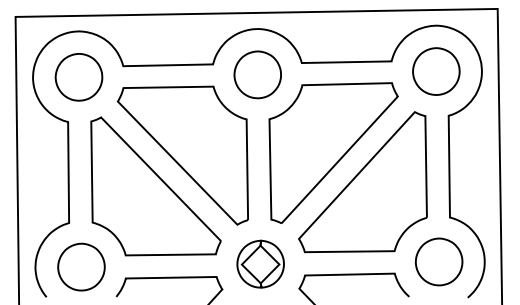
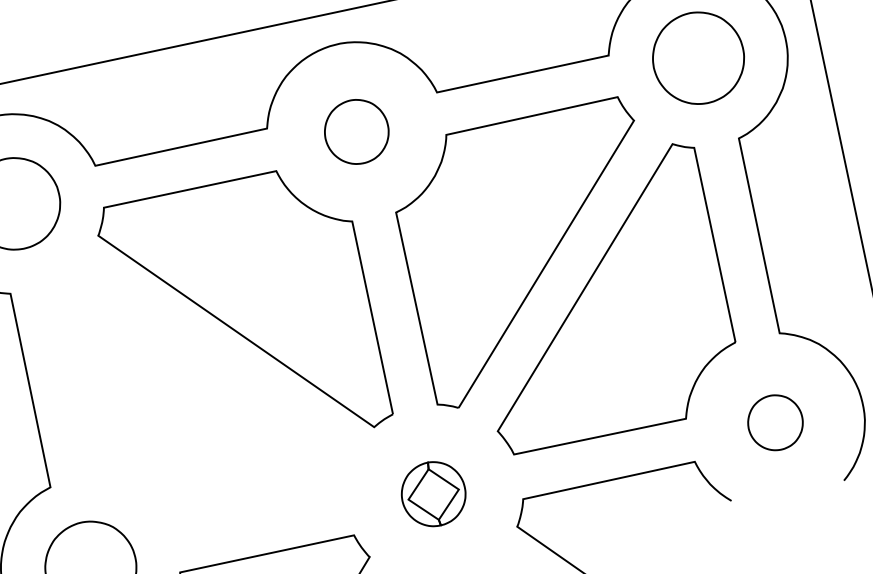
part: (257, 74) -> (356, 131), size x0.7
part: (155, 186) -> (202, 384), removed
part: (438, 261) -> (774, 422), size x0.6
part: (260, 263) -> (433, 492), size x0.7

